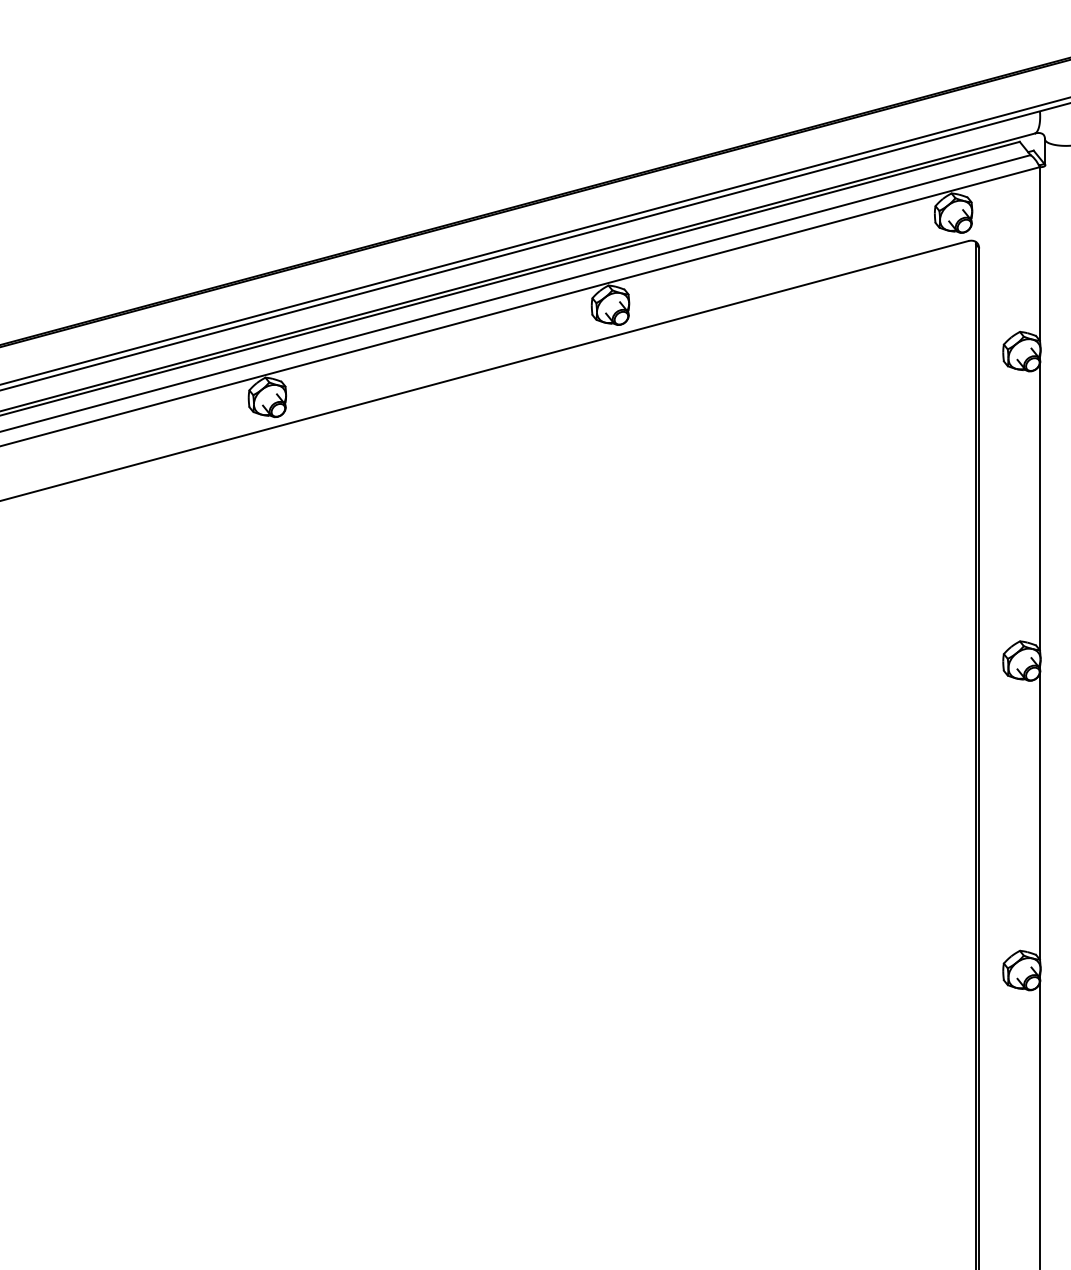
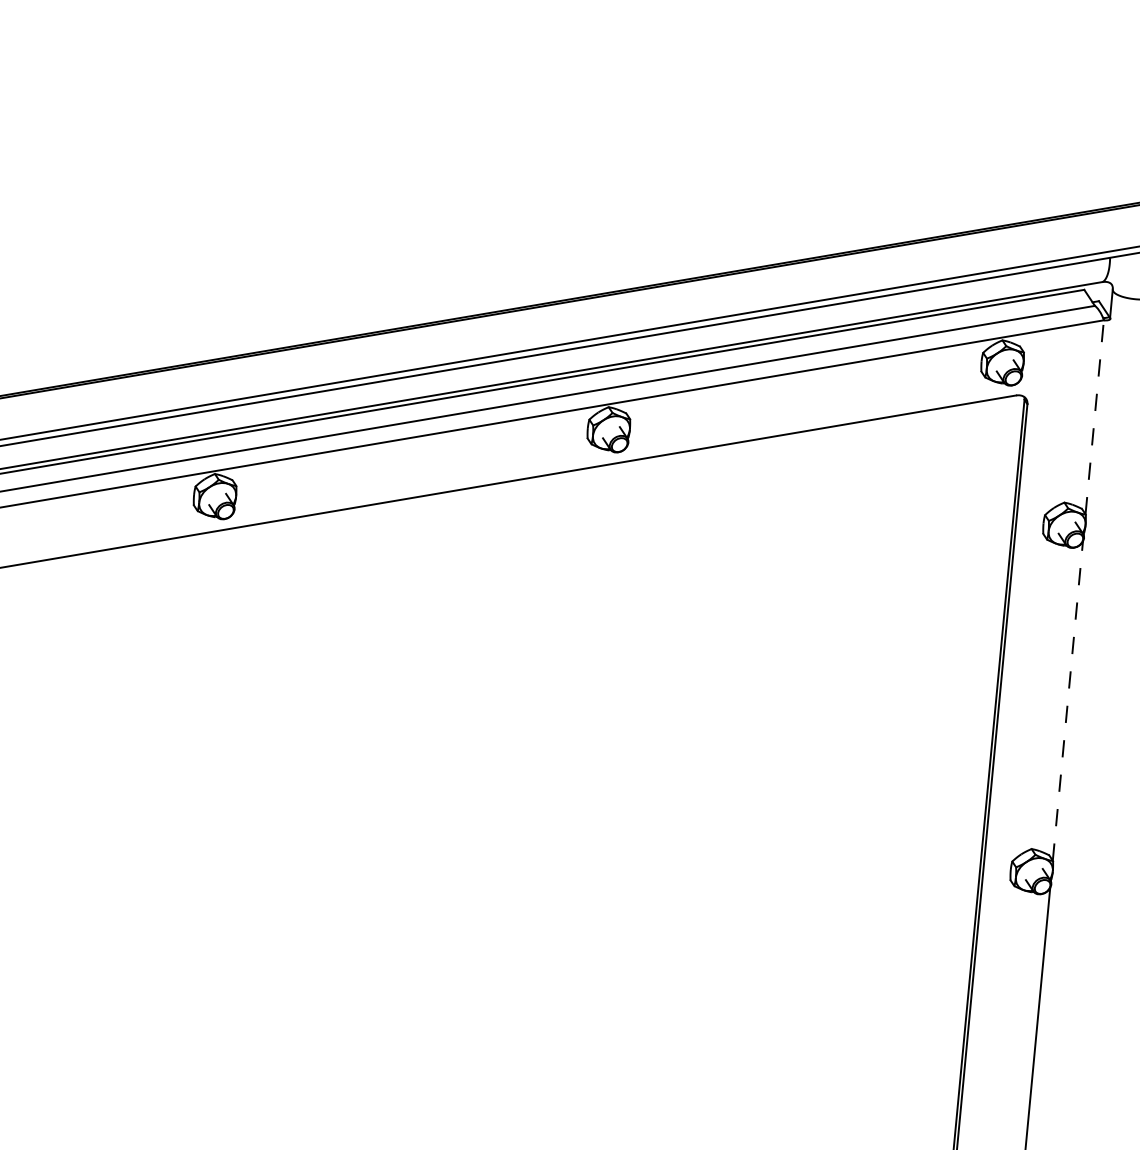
line: (1039, 253) -> (1094, 416), solid -> dashed
line: (1039, 507) -> (1067, 701), solid -> dashed

